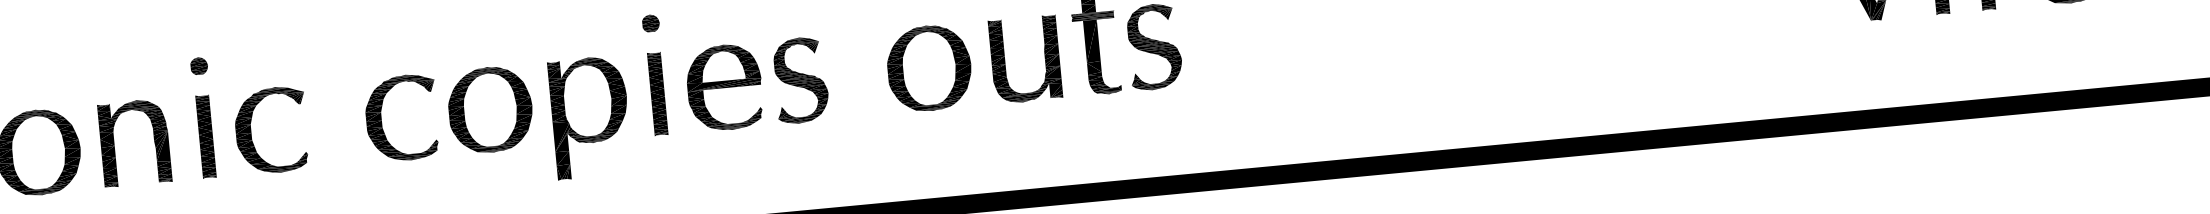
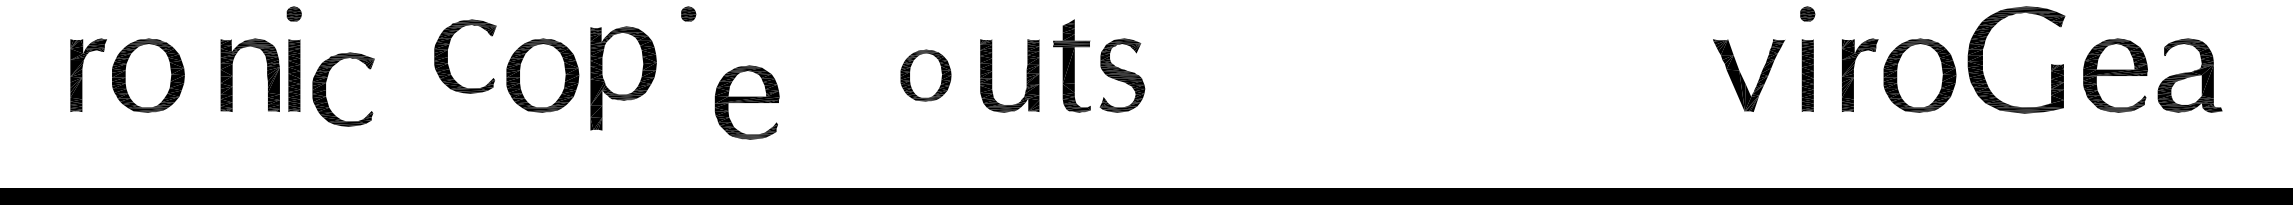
part: (928, 68) -> (925, 75), size x0.7
part: (800, 80) -> (813, 75), removed
part: (723, 87) -> (746, 102), moved
part: (657, 93) -> (688, 75), removed
part: (590, 117) -> (623, 78), moved
part: (381, 119) -> (447, 56), moved
part: (250, 132) -> (325, 89), moved
part: (114, 144) -> (232, 74), moved

